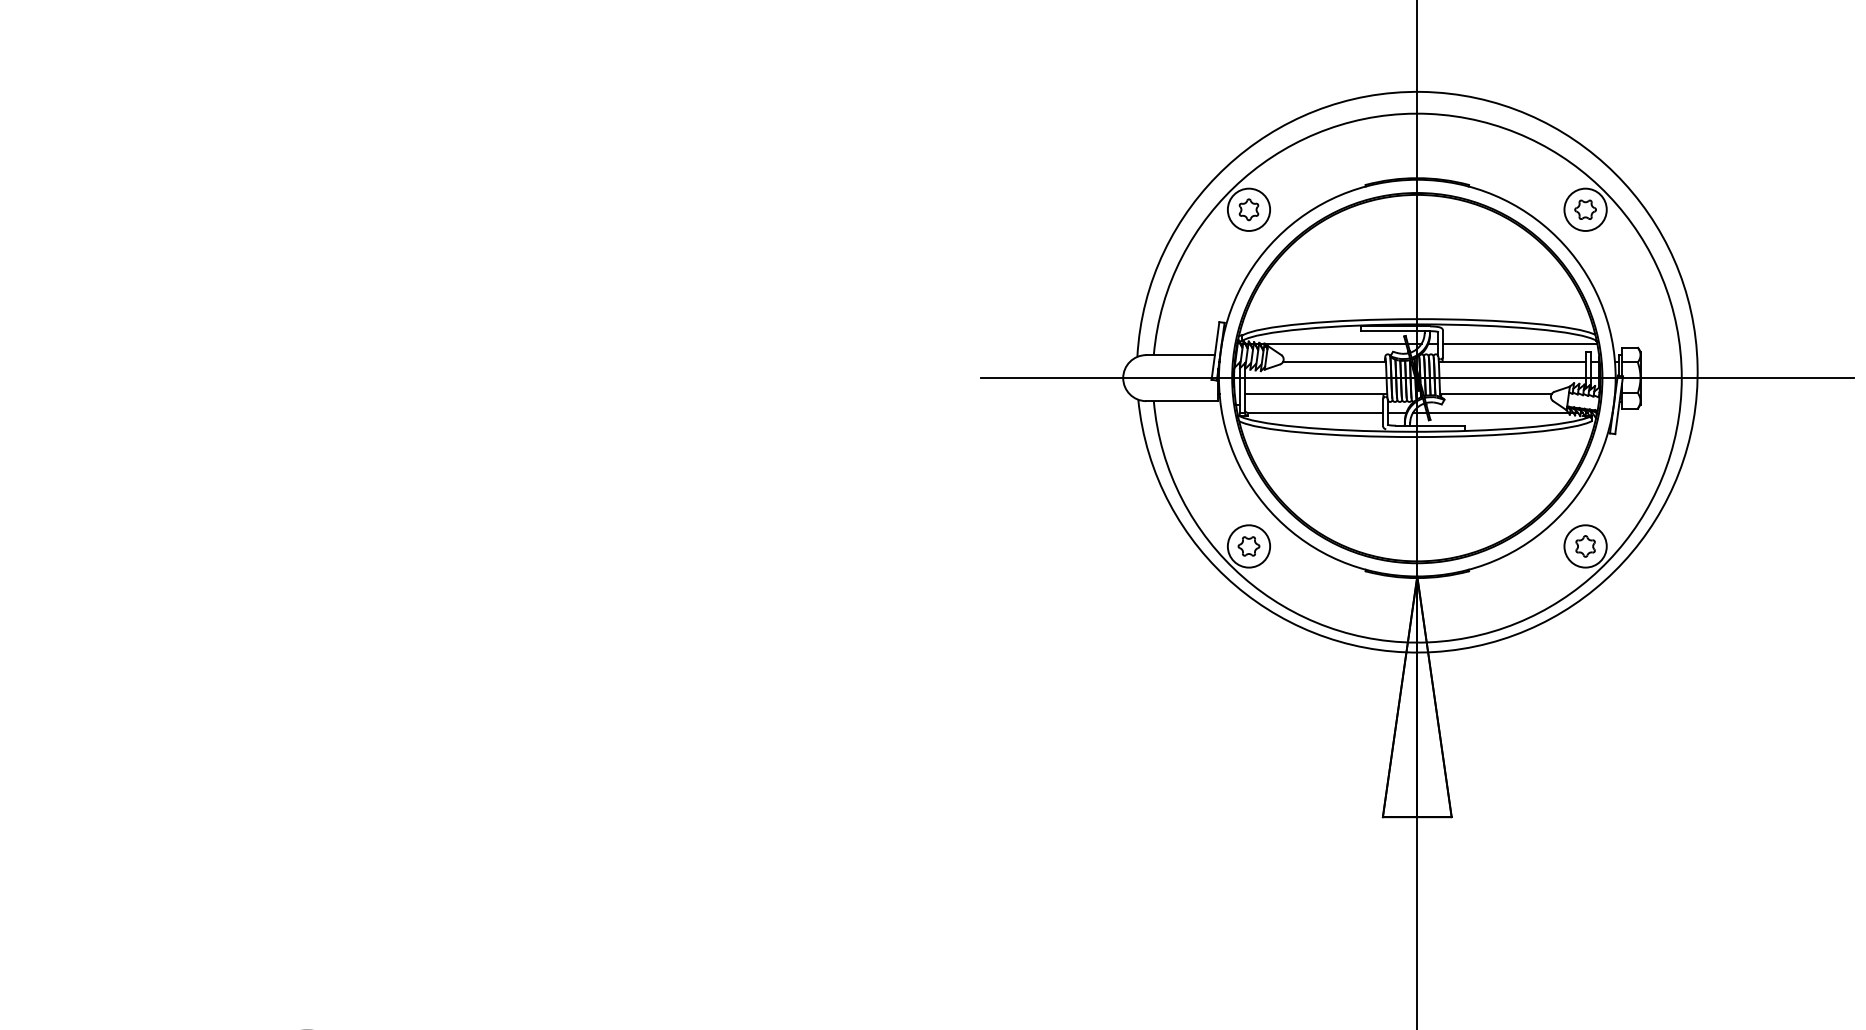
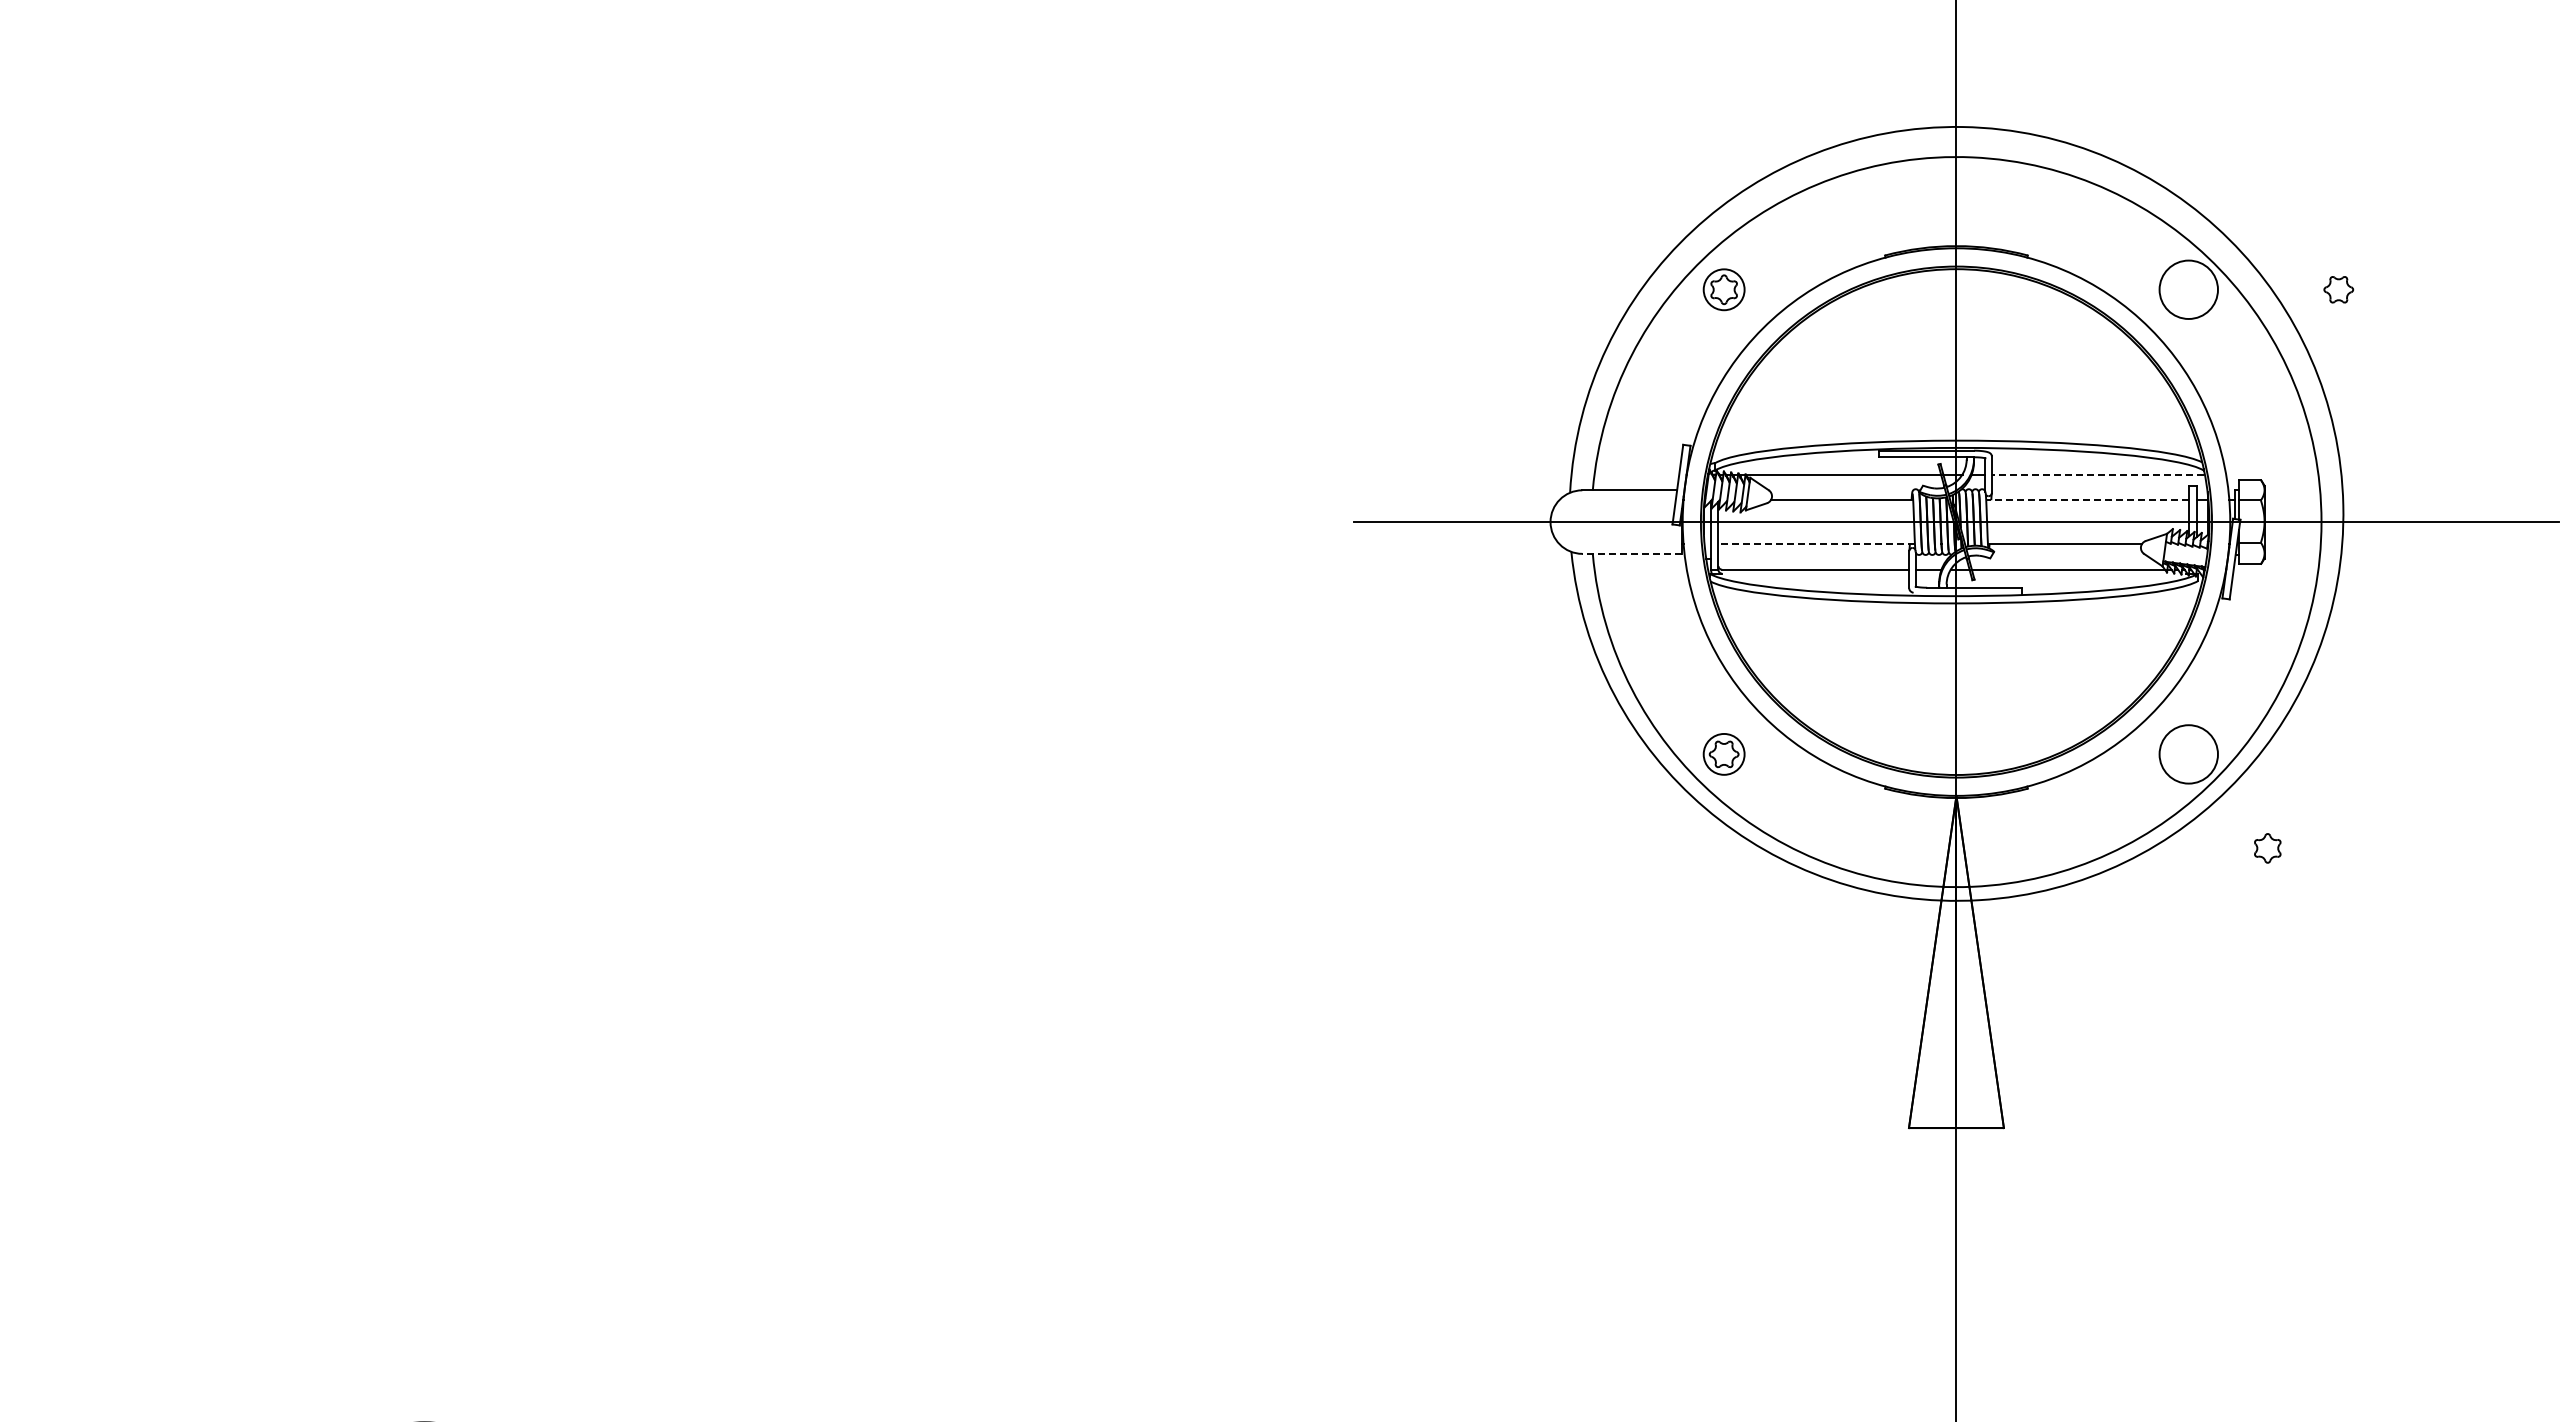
circle: (1248, 209) -> (1723, 289), size x0.7
part: (1585, 209) -> (2338, 289), moved
line: (1519, 343) -> (2097, 474), solid -> dashed
line: (1512, 362) -> (2087, 500), solid -> dashed
line: (1315, 394) -> (1816, 544), solid -> dashed
line: (1182, 400) -> (1632, 553), solid -> dashed
circle: (1248, 546) -> (1723, 754), size x0.7
part: (1585, 546) -> (2267, 848), moved

